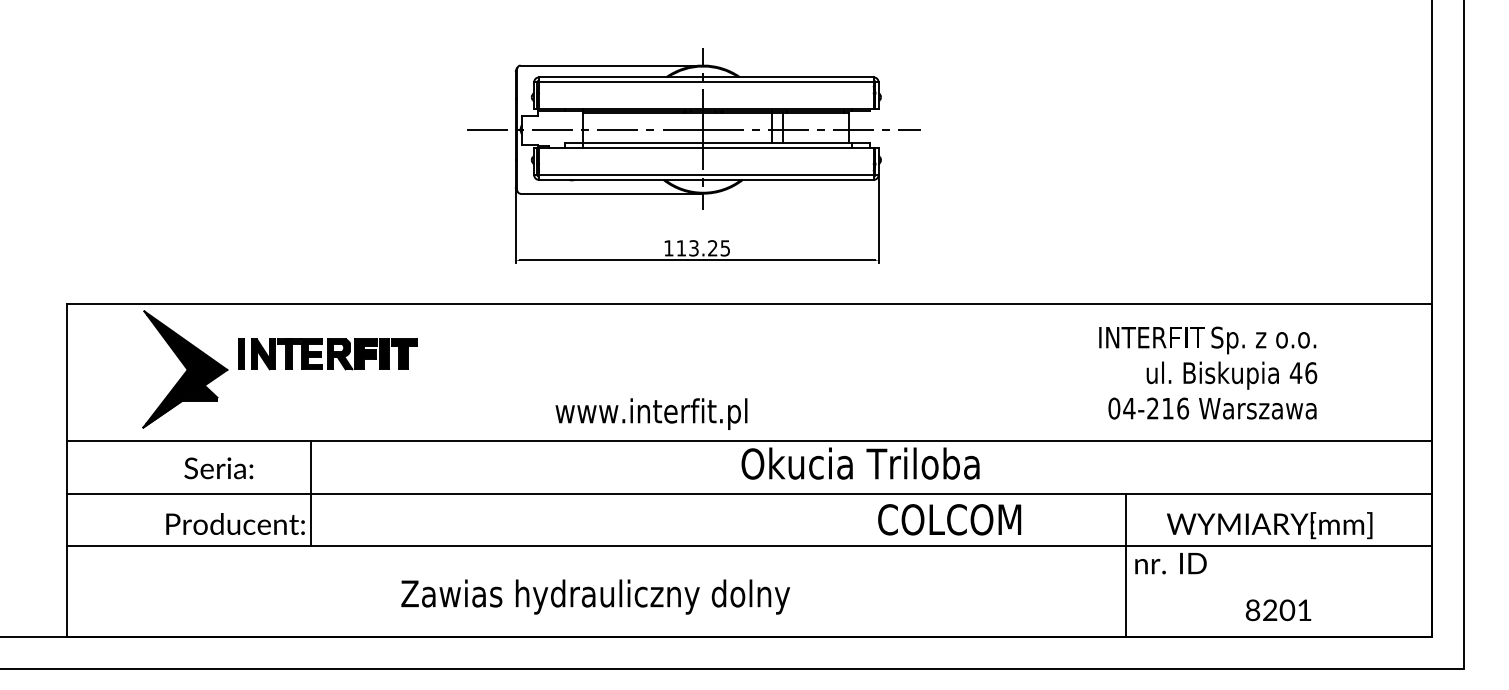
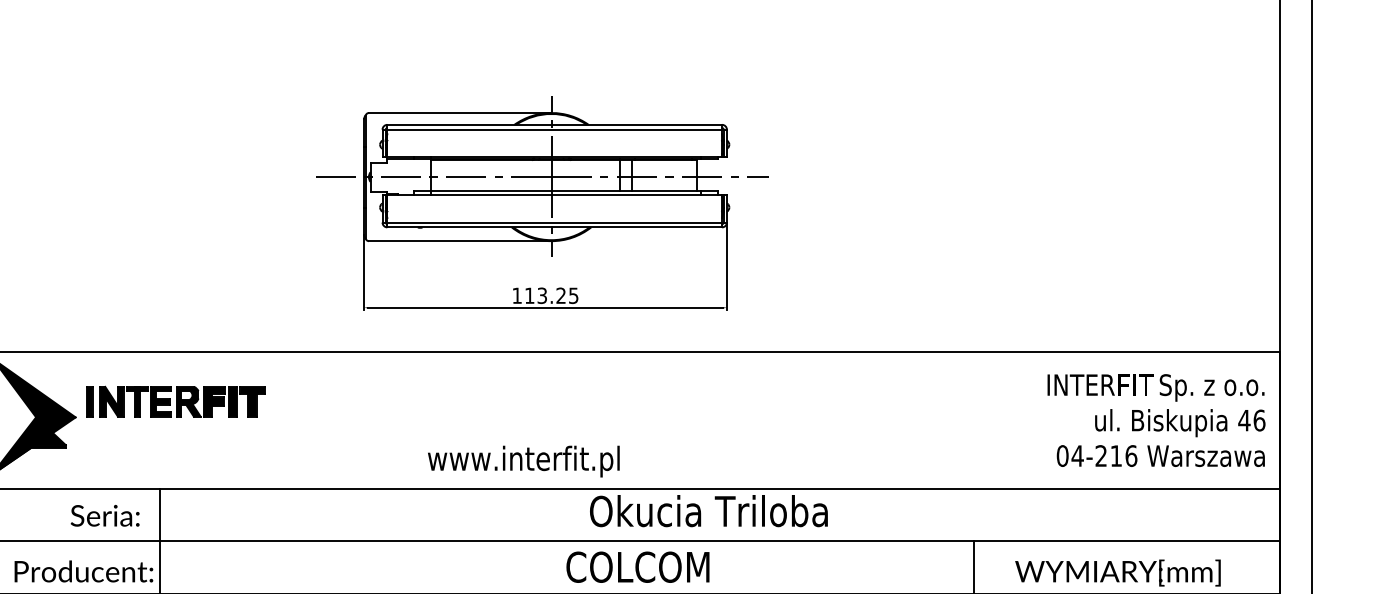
text: (1208, 372) -> (1156, 419), moved
text: (651, 413) -> (523, 460), moved
text: (218, 468) -> (104, 515), moved
text: (949, 519) -> (637, 566), moved

